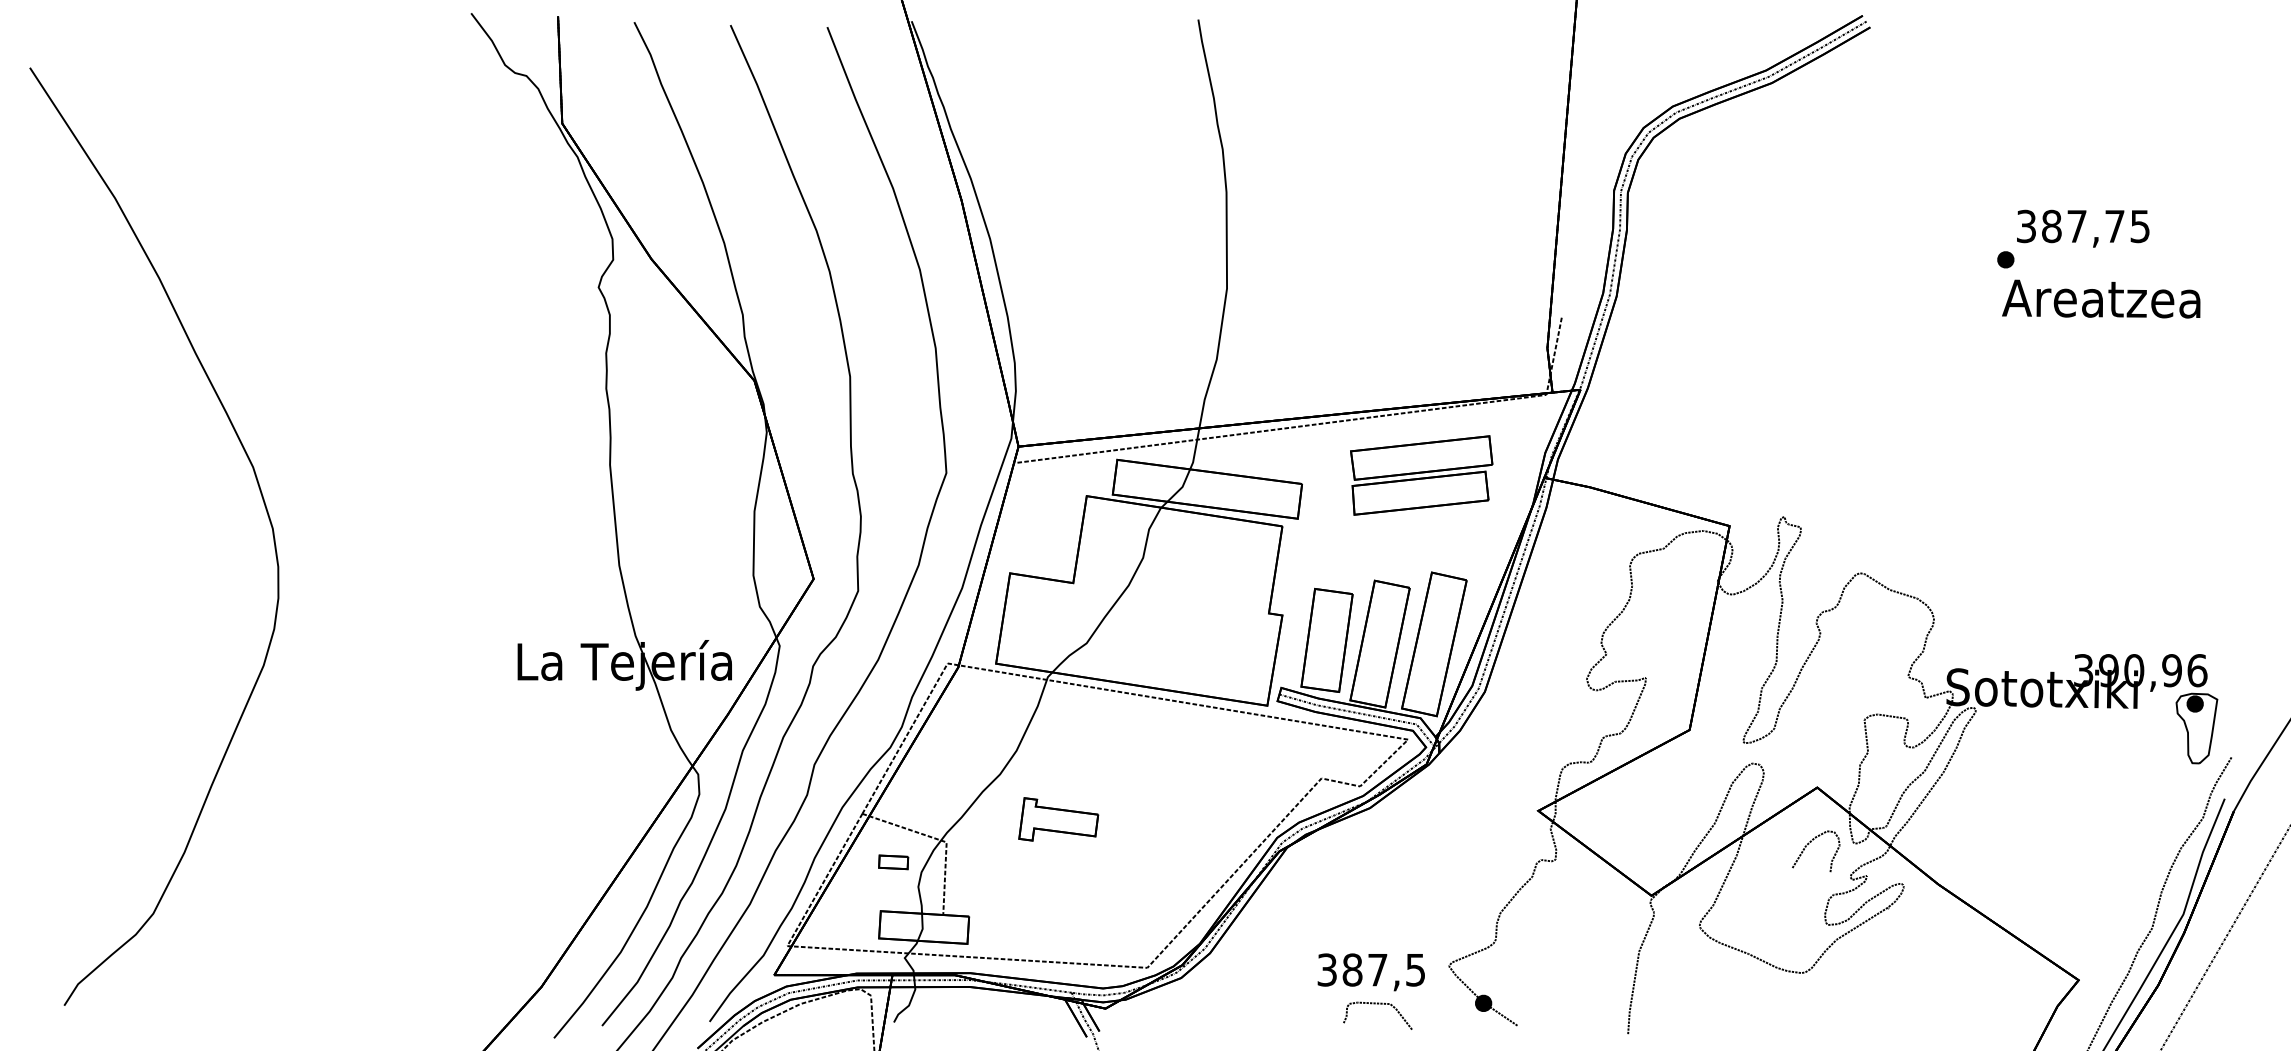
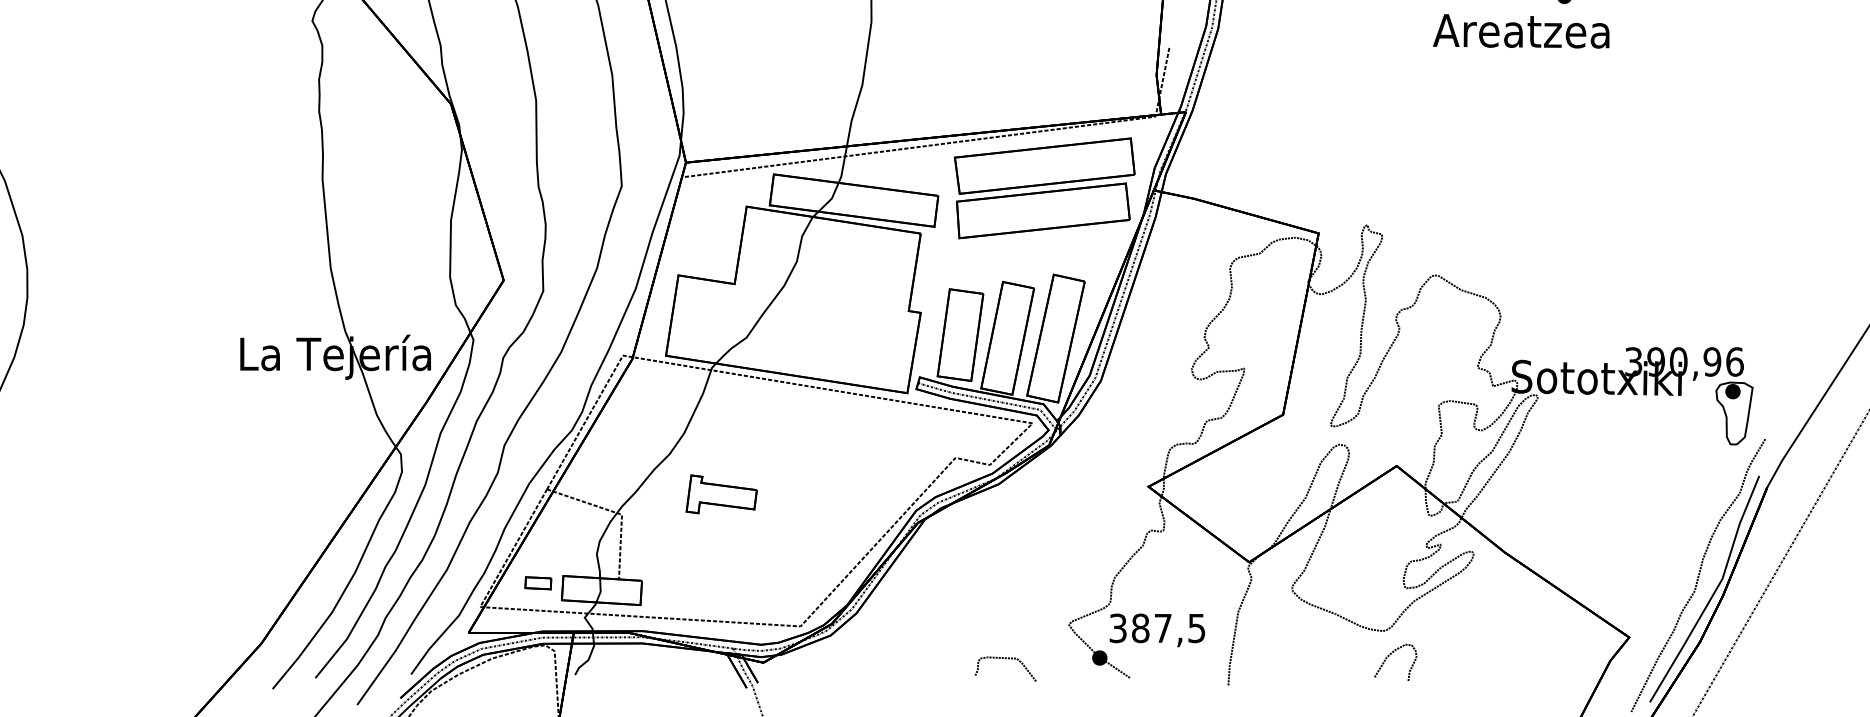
text: (2101, 298) -> (1521, 30), moved
part: (1421, 475) -> (1044, 188), size x1.43
curve: (1809, 844) -> (1389, 656), moved
part: (893, 862) -> (538, 583), moved
text: (1370, 972) -> (1156, 630), moved

